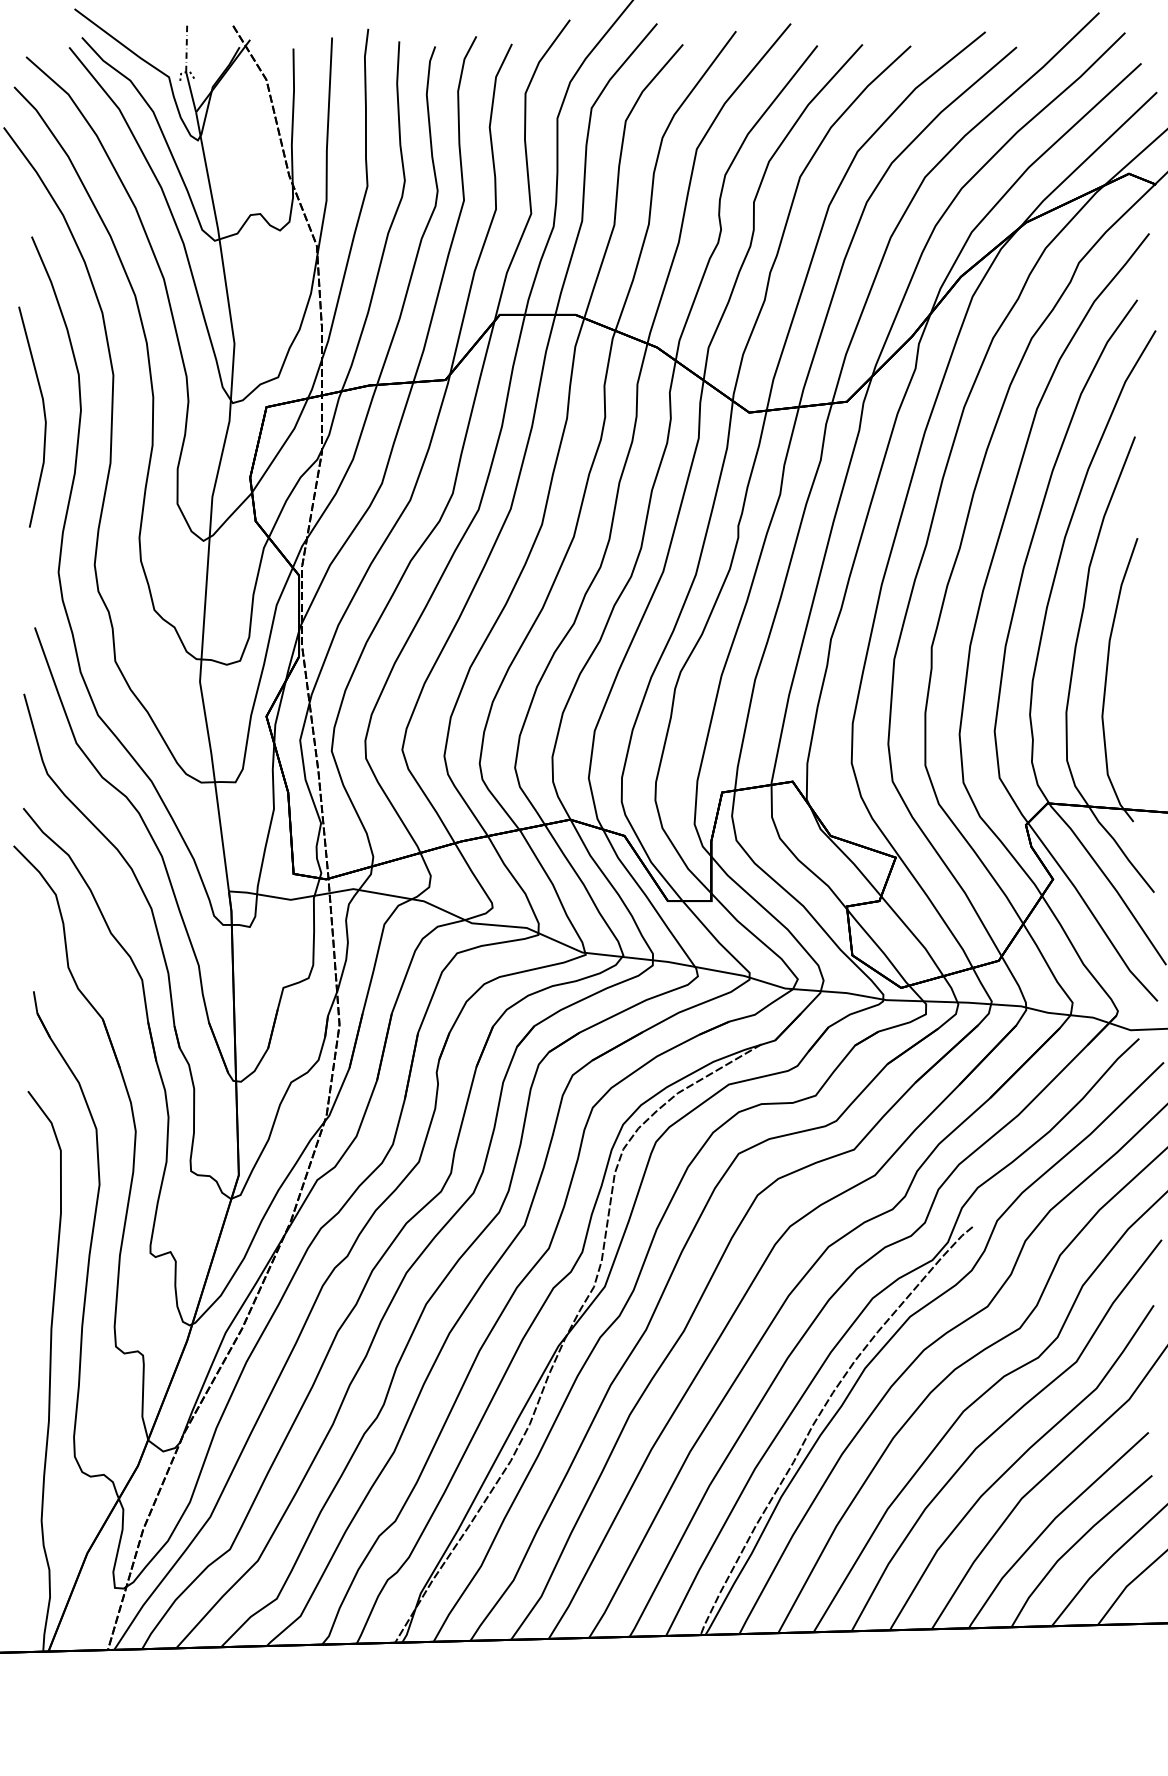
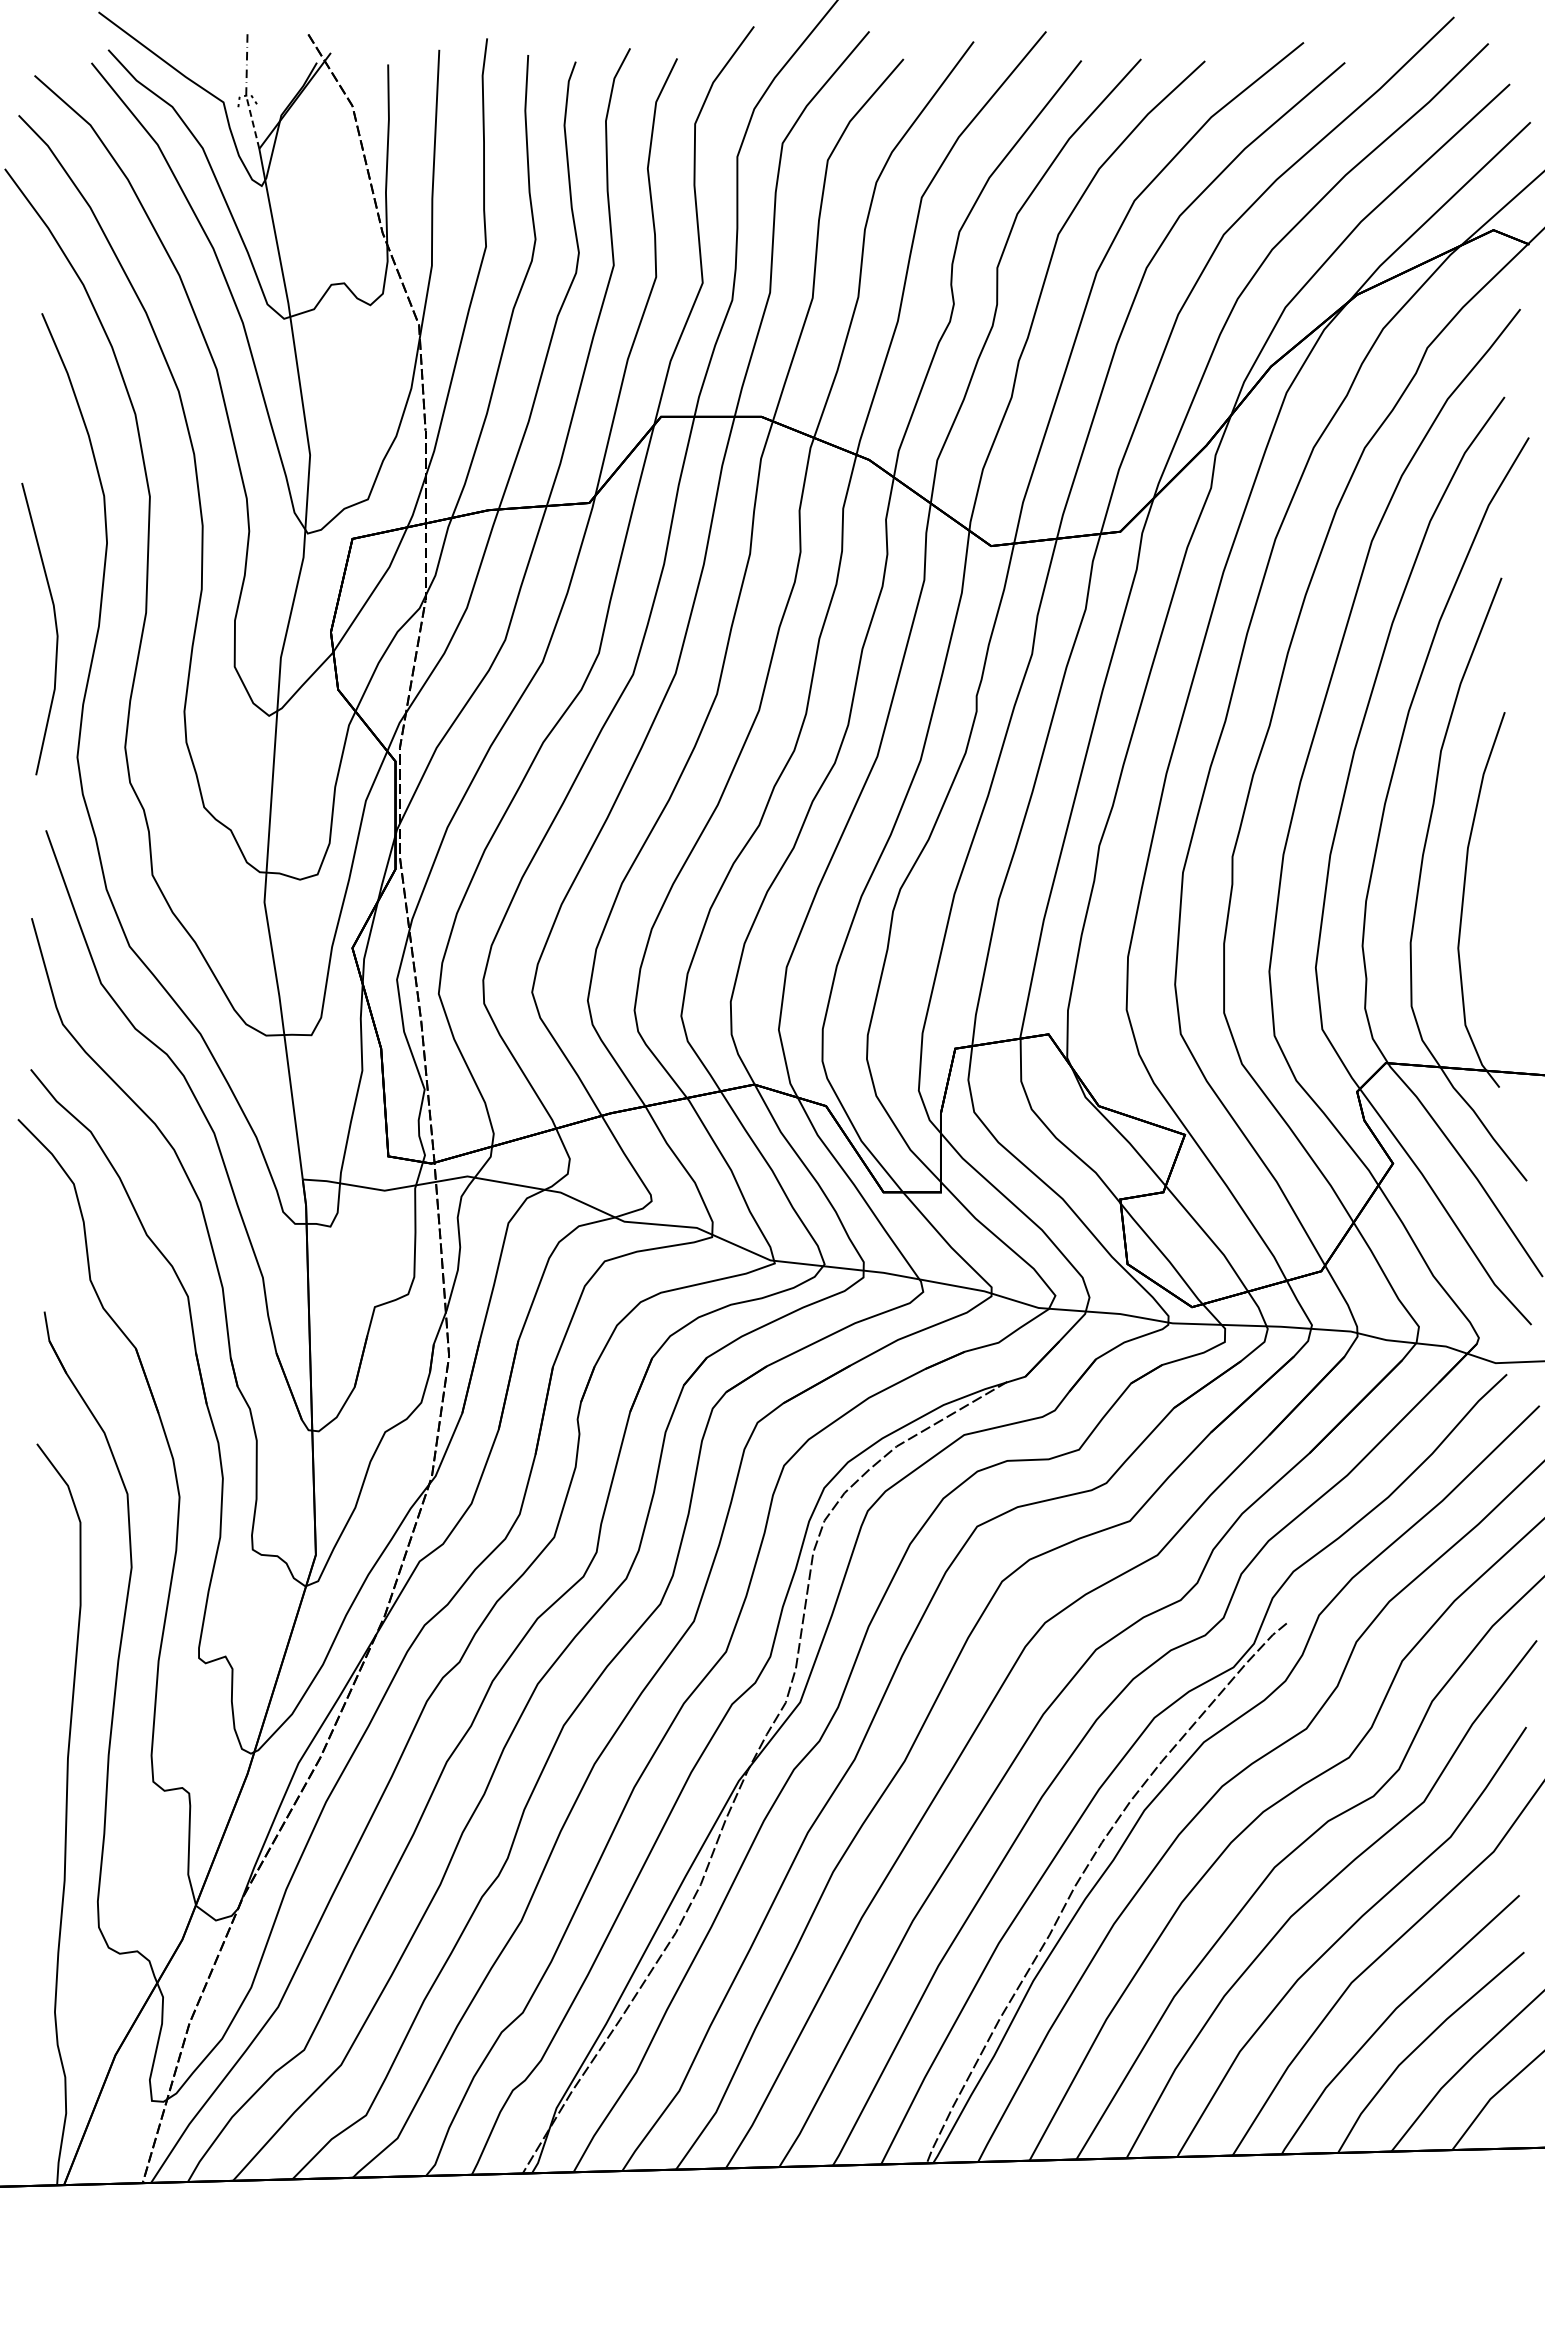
line: (190, 91) -> (252, 121), solid -> dashed
line: (44, 416) -> (55, 628), moved

